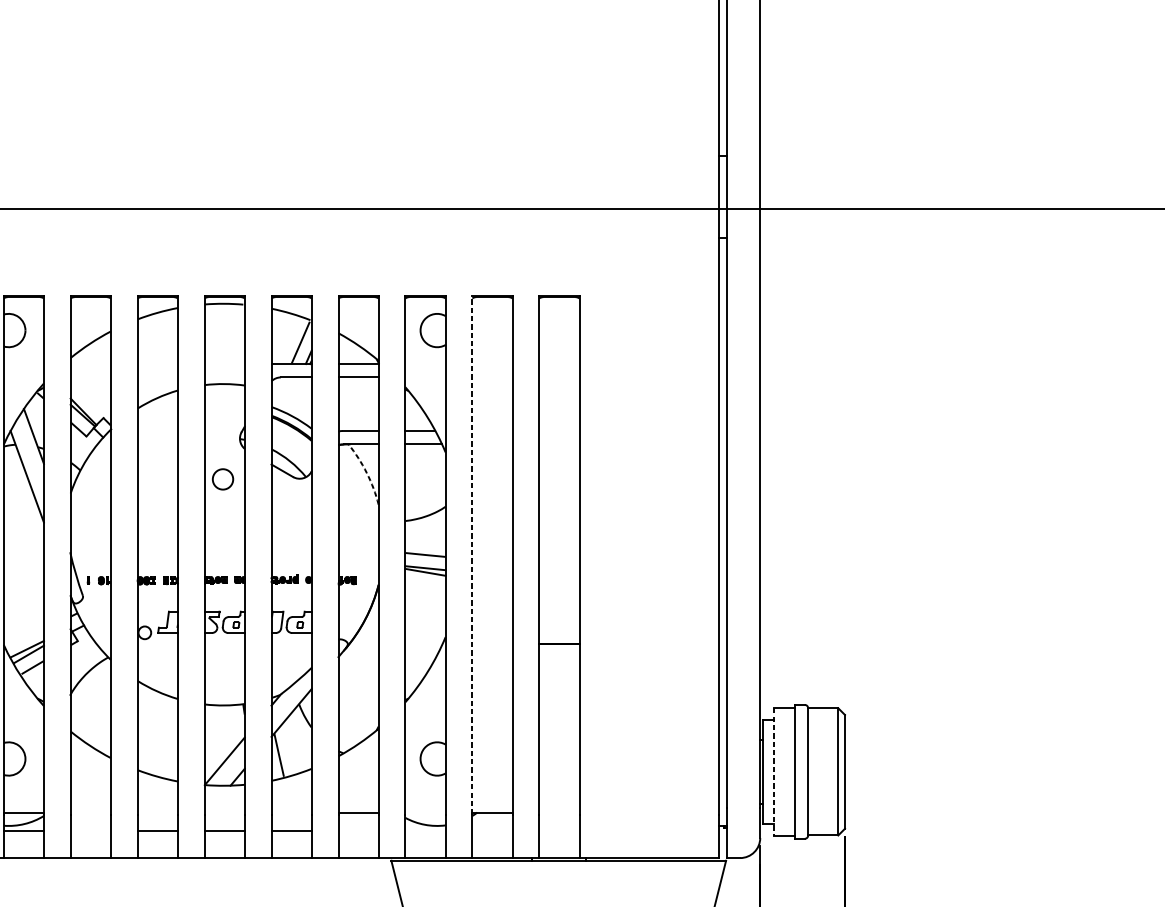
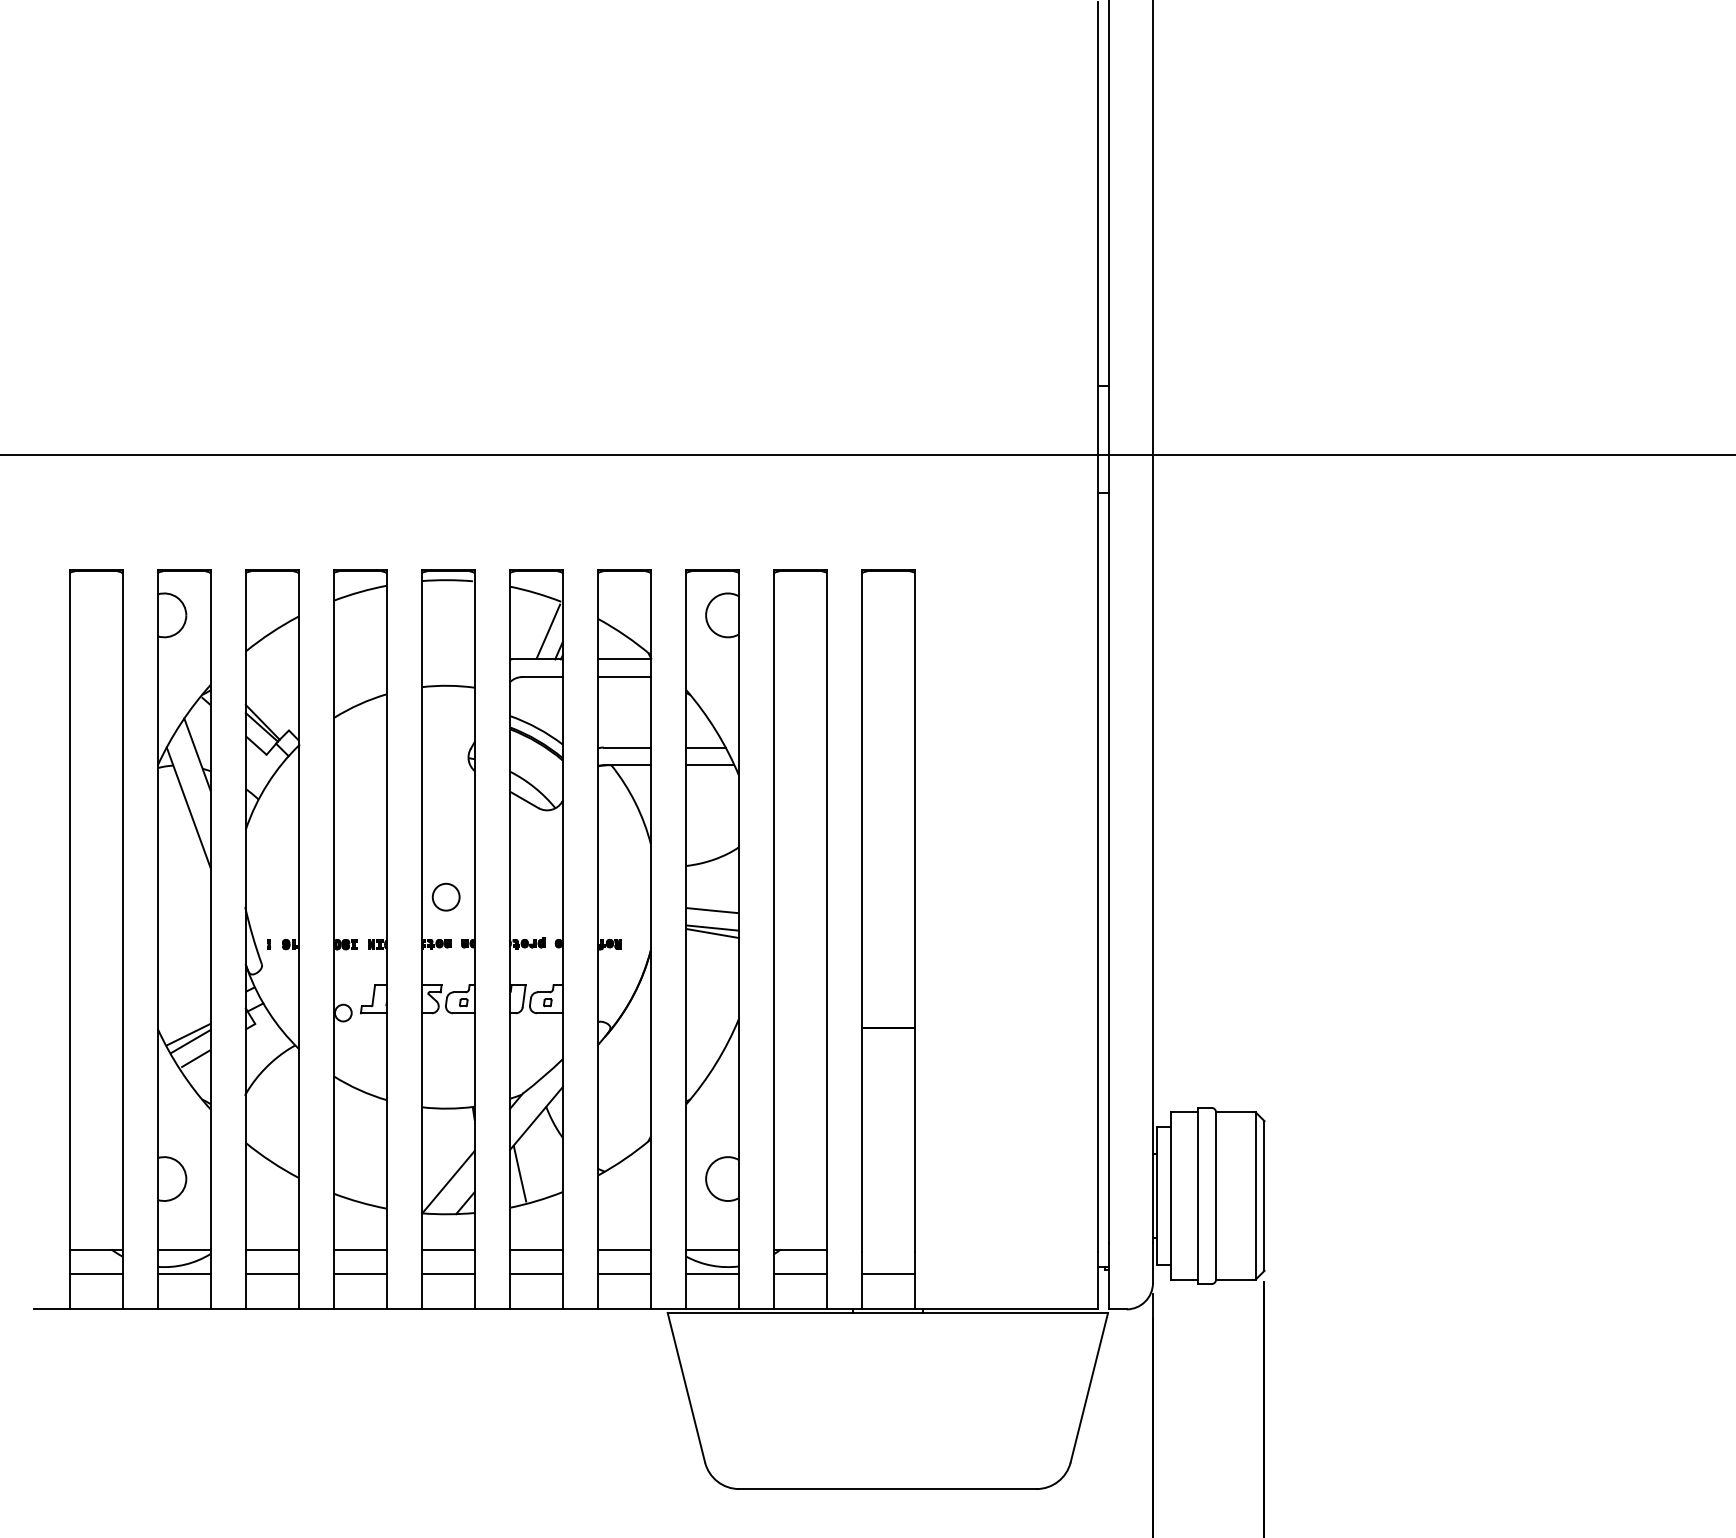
arc: (366, 472) -> (635, 802), dashed -> solid
circle: (222, 478) -> (445, 896), moved
line: (472, 554) -> (774, 910), dashed -> solid
line: (773, 771) -> (1170, 1195), dashed -> solid
line: (90, 812) -> (271, 1249), added
line: (157, 812) -> (359, 1249), added
line: (224, 812) -> (447, 1249), added
line: (291, 812) -> (536, 1249), added
line: (425, 812) -> (712, 1249), added
line: (90, 831) -> (271, 1274), added
line: (358, 831) -> (624, 1274), added
line: (425, 831) -> (712, 1274), added
line: (492, 831) -> (800, 1274), added
line: (559, 831) -> (888, 1274), added

